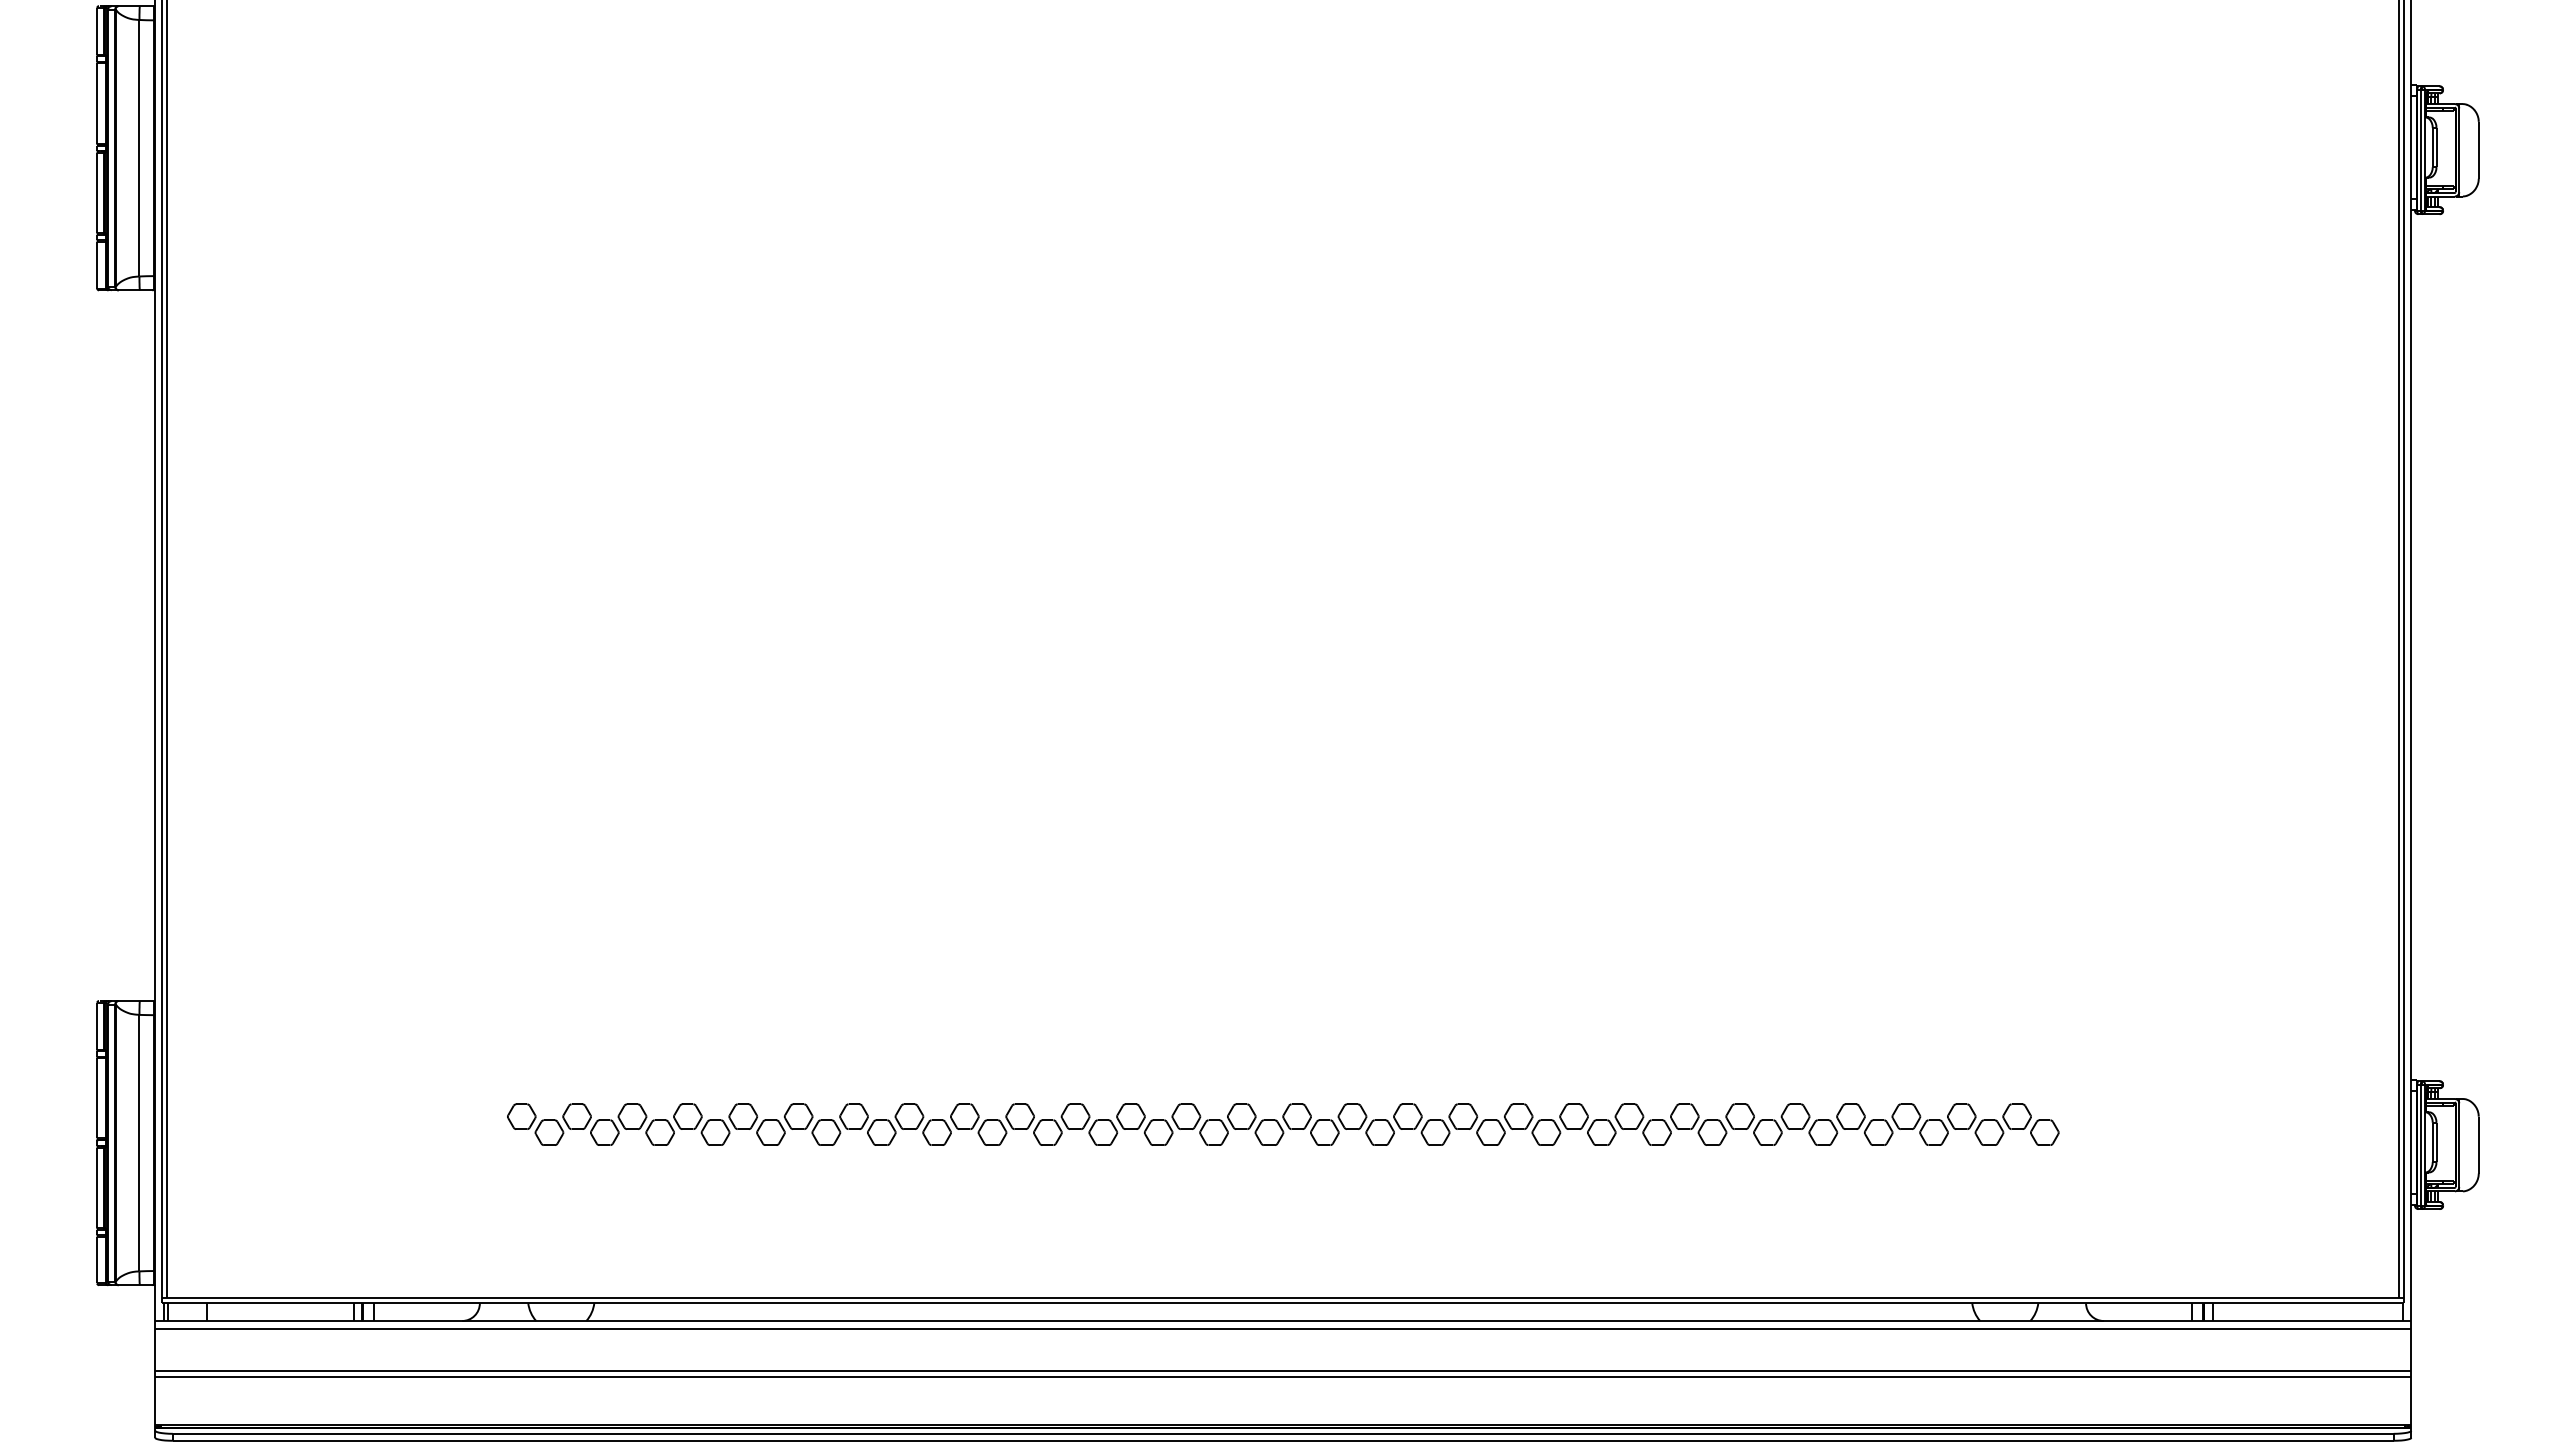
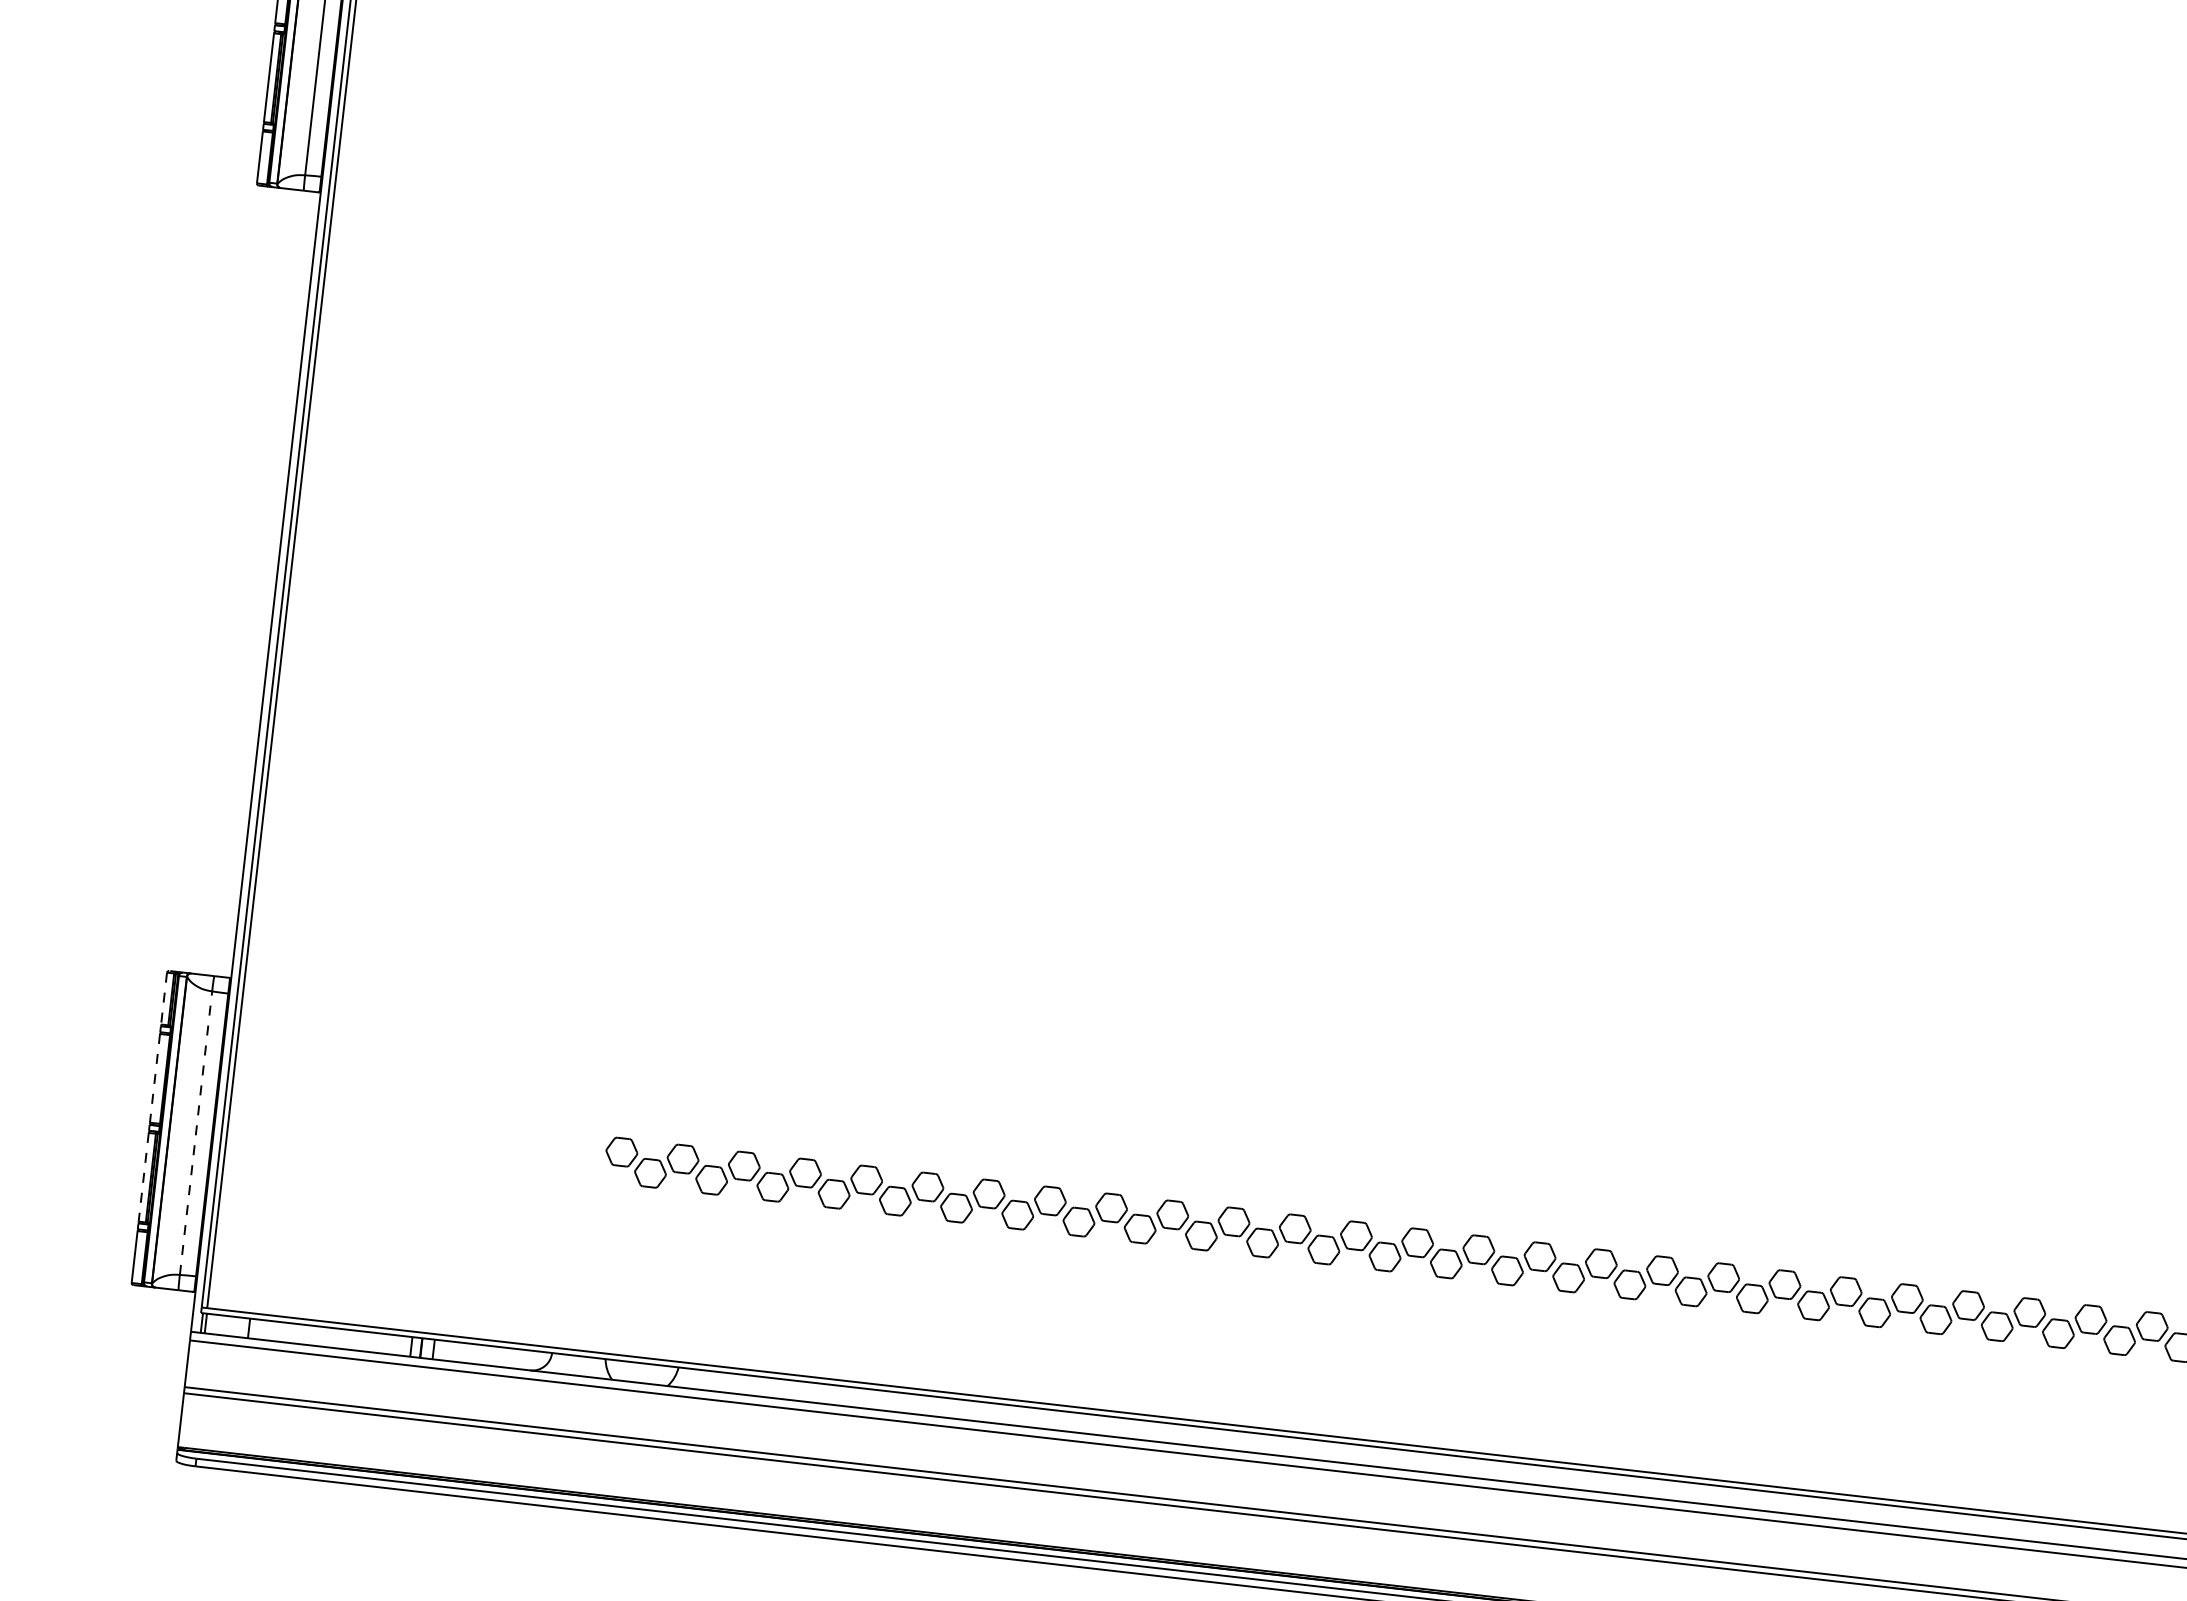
line: (97, 1026) -> (164, 998), solid -> dashed
line: (97, 1098) -> (155, 1078), solid -> dashed
line: (139, 1142) -> (196, 1132), solid -> dashed
line: (97, 1188) -> (143, 1178), solid -> dashed

